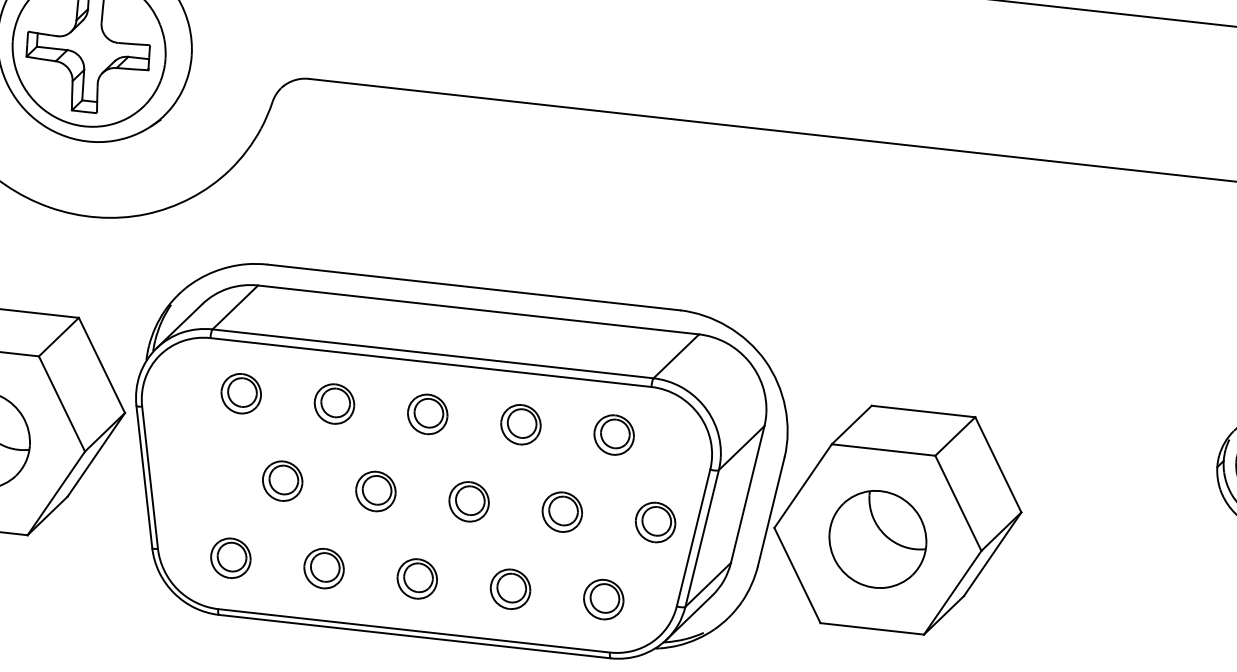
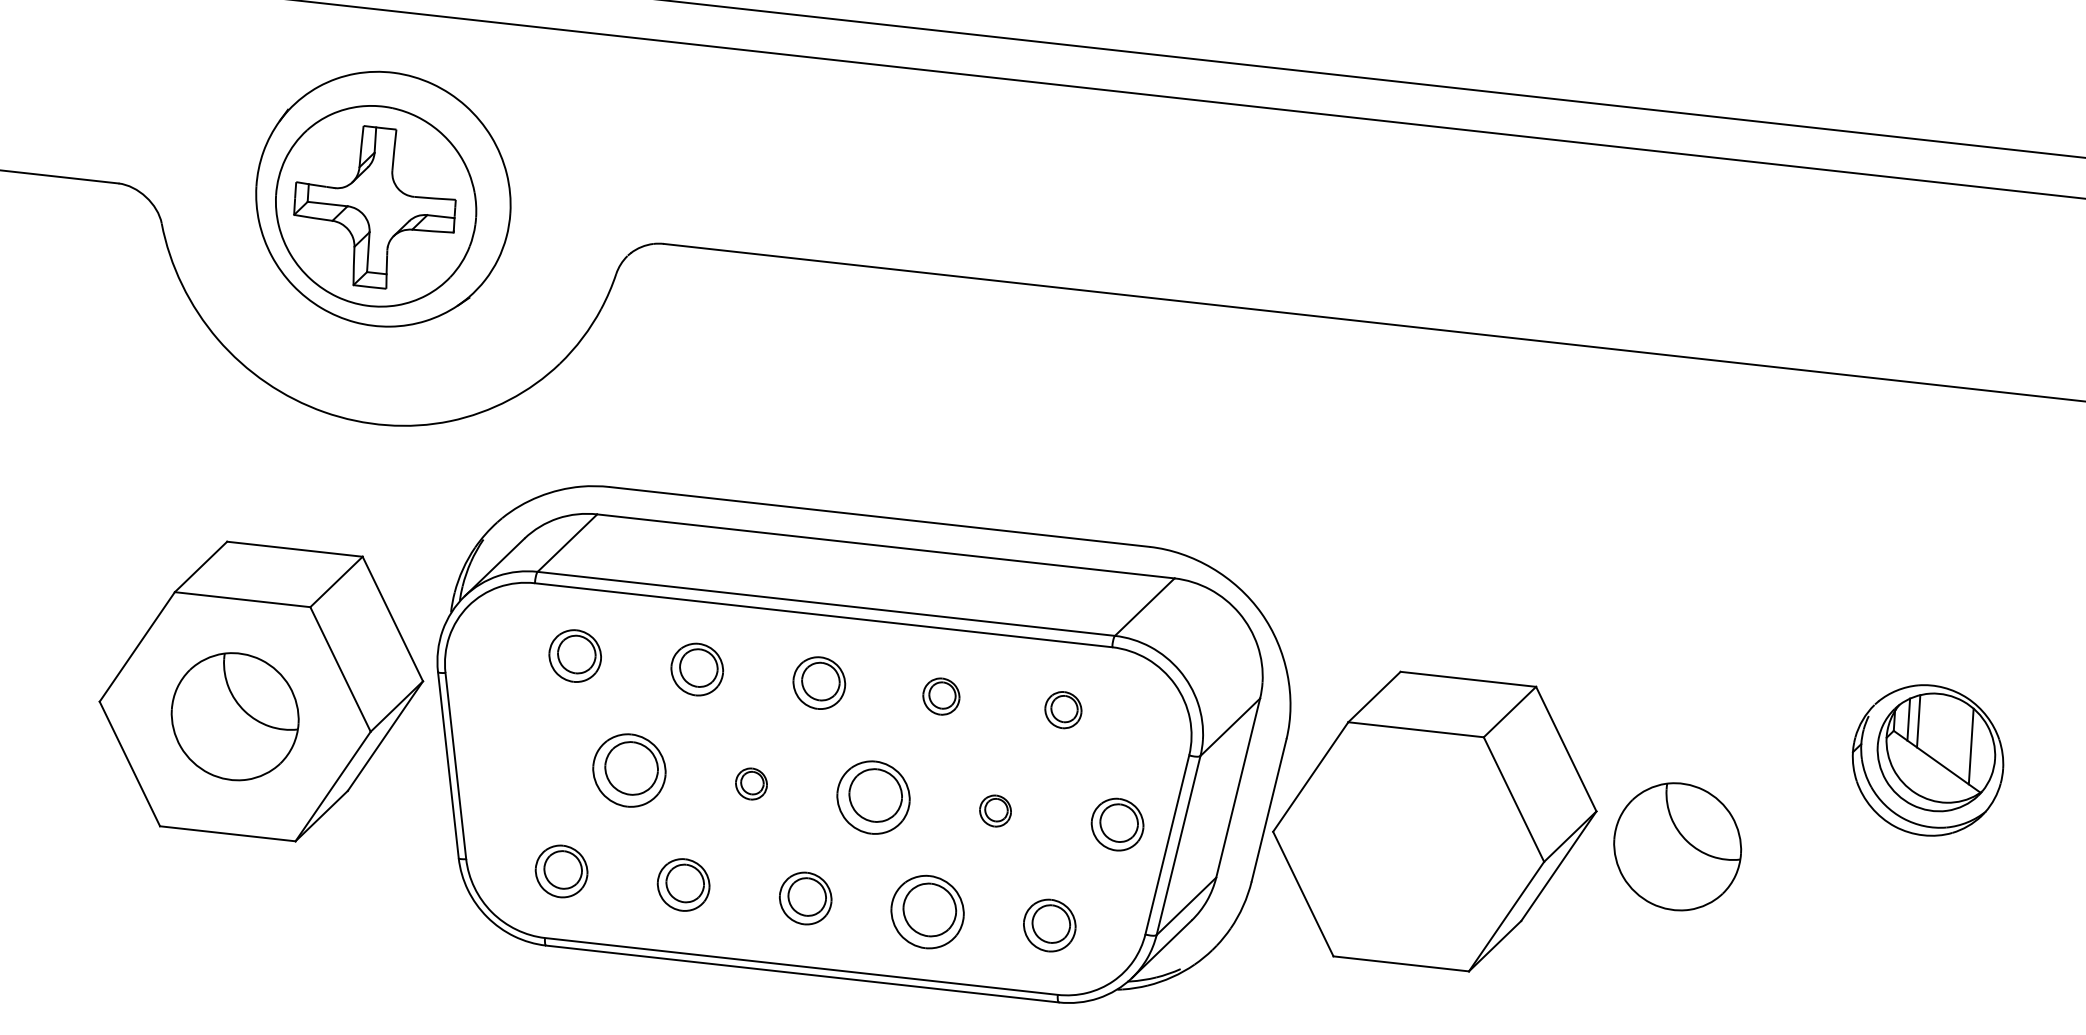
part: (521, 424) -> (941, 696), size x0.7
part: (614, 434) -> (1063, 709), size x0.7
part: (282, 481) -> (629, 770), size x1.4
part: (375, 491) -> (751, 783), size x0.6
part: (469, 501) -> (873, 797), size x1.4
part: (562, 511) -> (995, 810), size x0.6
part: (877, 539) -> (1677, 846), moved
part: (510, 588) -> (927, 911), size x1.4

